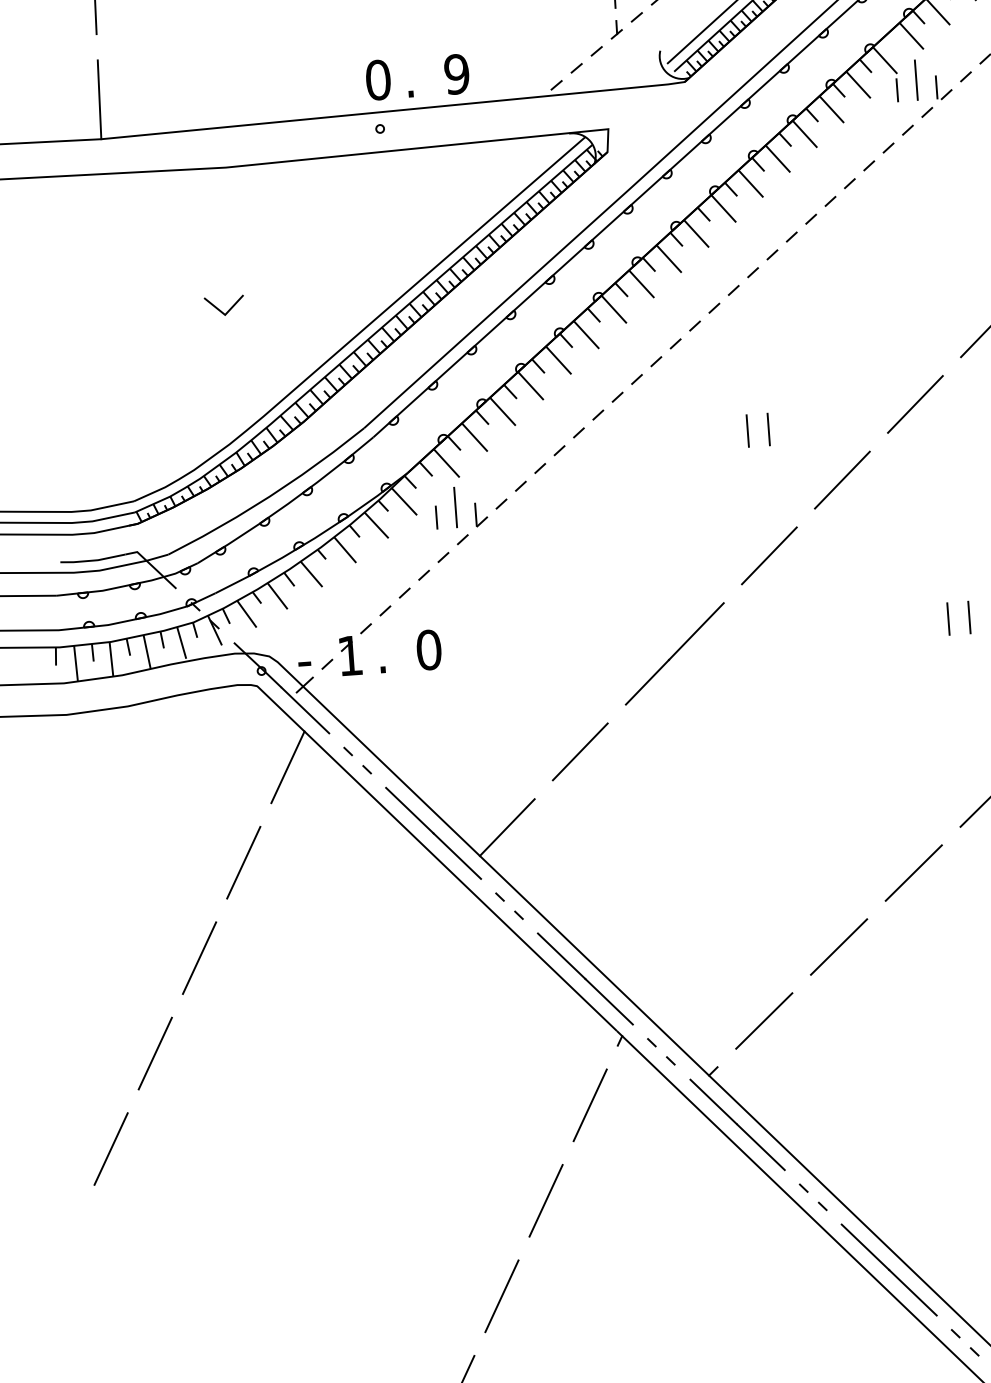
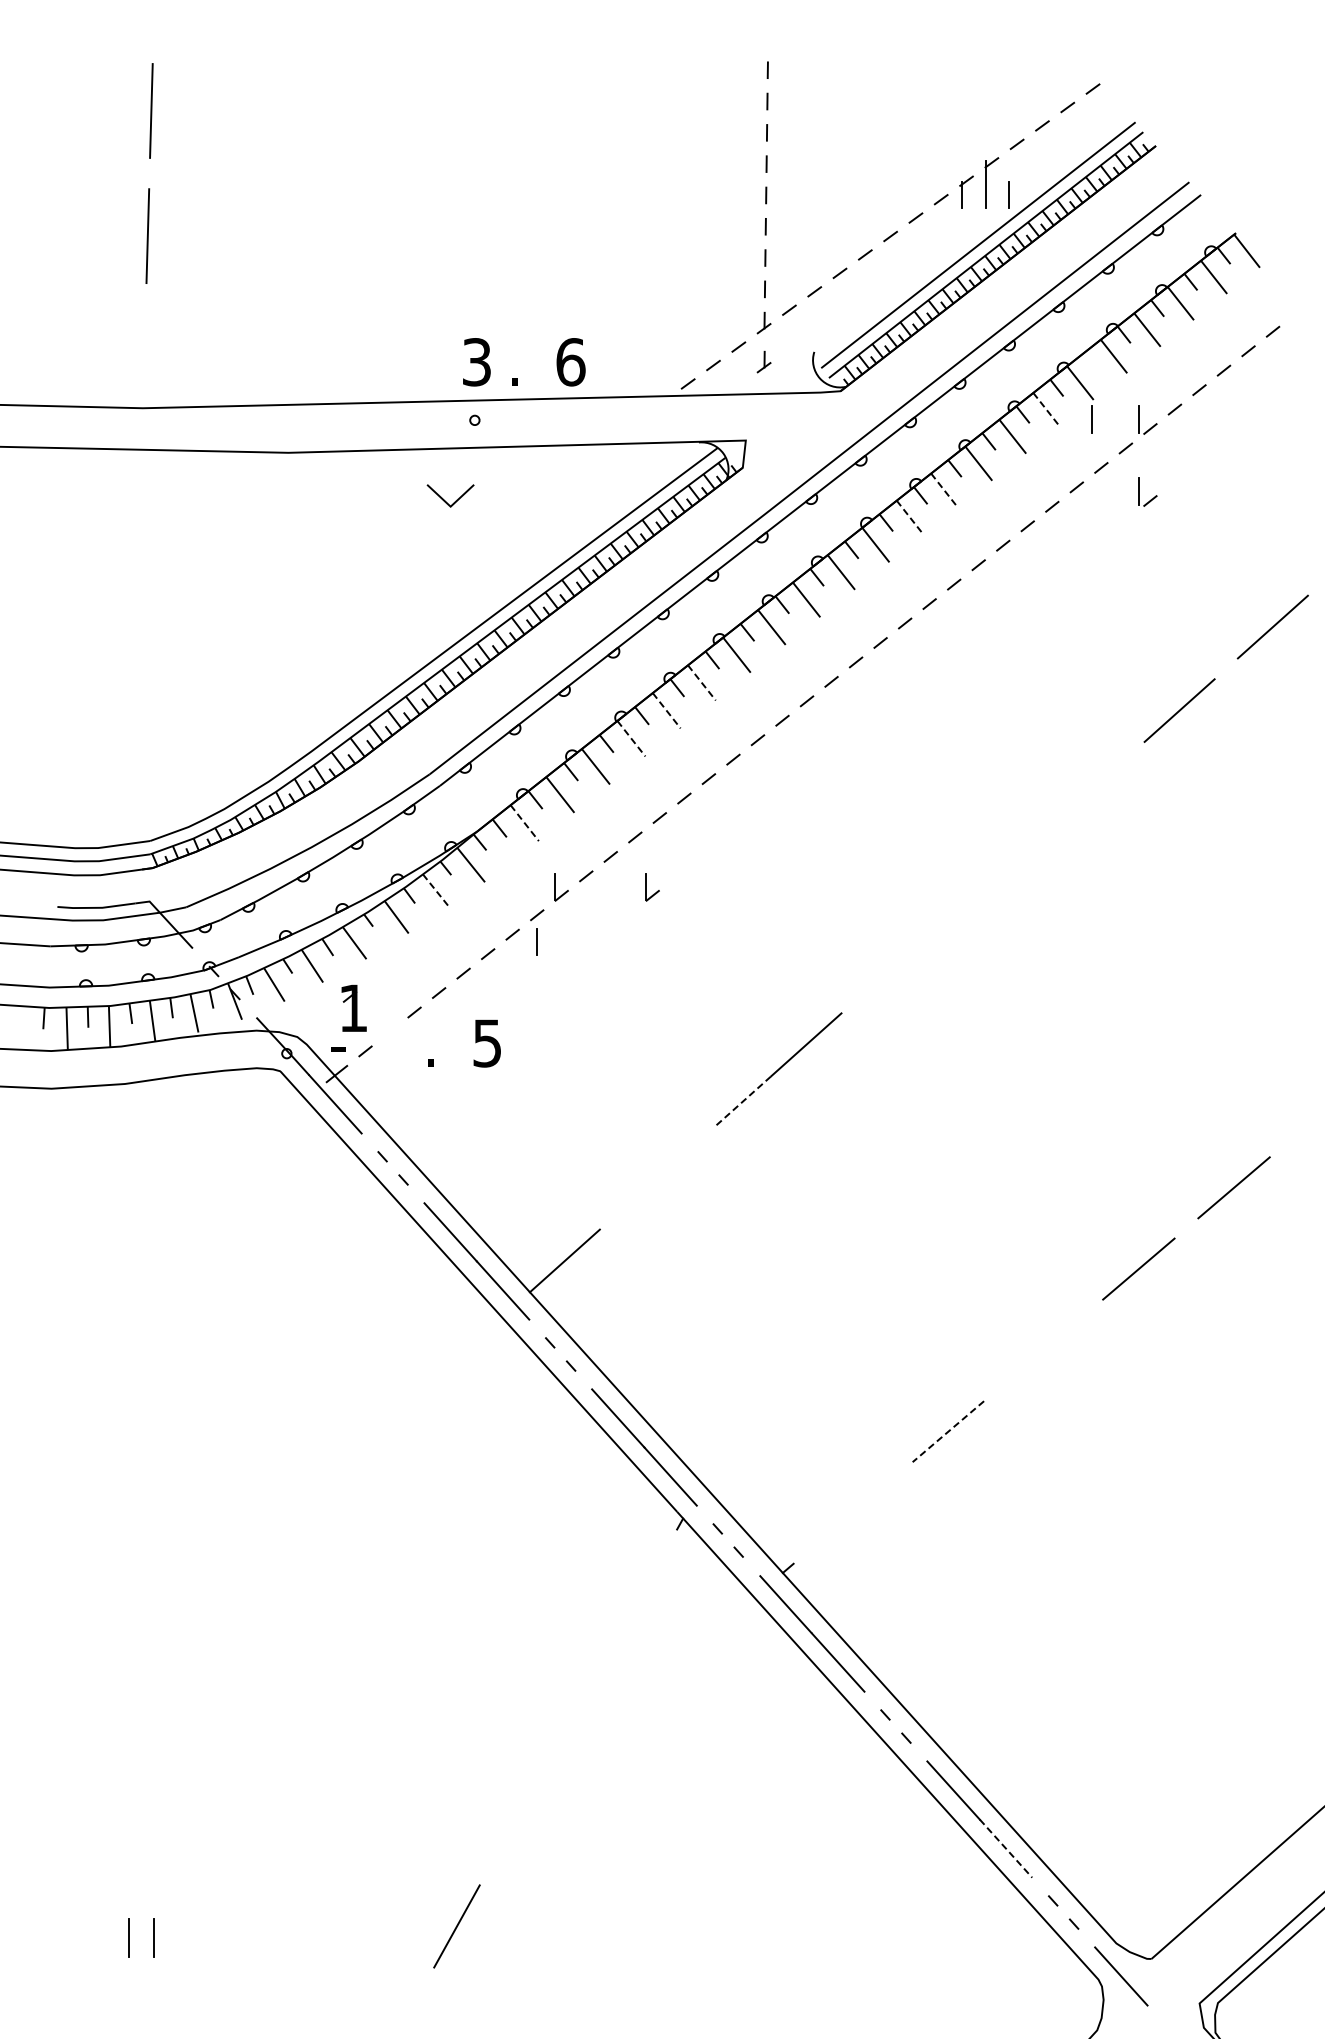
part: (618, 61) -> (763, 361), added
text: (456, 74) -> (570, 362), 9 -> 6
line: (916, 79) -> (1115, 408), removed
text: (377, 80) -> (476, 362), 0 -> 3
line: (858, 84) -> (1046, 409), solid -> dashed
line: (98, 100) -> (143, 361), removed
part: (941, 147) -> (1139, 491), added
line: (777, 158) -> (944, 490), solid -> dashed
line: (751, 183) -> (910, 517), solid -> dashed
line: (220, 310) -> (445, 500), moved
line: (587, 335) -> (702, 683), solid -> dashed
line: (559, 360) -> (667, 711), solid -> dashed
line: (530, 385) -> (631, 738), solid -> dashed
line: (915, 403) -> (1086, 793), removed
line: (769, 428) -> (910, 810), removed
line: (747, 430) -> (884, 810), removed
line: (446, 463) -> (524, 823), solid -> dashed
line: (842, 480) -> (993, 877), removed
line: (455, 506) -> (531, 875), removed
part: (557, 509) -> (652, 887), added
line: (436, 517) -> (536, 941), moved
line: (376, 525) -> (436, 890), solid -> dashed
line: (769, 555) -> (899, 960), removed
line: (969, 617) -> (1131, 1051), removed
line: (948, 618) -> (1106, 1051), removed
text: (429, 650) -> (487, 1043), 0 -> 5
part: (350, 655) -> (353, 1007), moved
line: (647, 682) -> (744, 1100), solid -> dashed
line: (580, 751) -> (658, 1177), removed
line: (287, 767) -> (309, 1170), removed
line: (243, 862) -> (248, 1279), removed
line: (913, 872) -> (1043, 1349), removed
line: (839, 946) -> (948, 1431), solid -> dashed
line: (199, 958) -> (187, 1389), removed
line: (763, 1020) -> (852, 1512), removed
line: (155, 1053) -> (127, 1498), removed
line: (589, 1105) -> (638, 1597), removed
line: (111, 1148) -> (66, 1607), removed
line: (546, 1200) -> (578, 1707), removed
line: (913, 1292) -> (1006, 1848), solid -> dashed
line: (501, 1295) -> (517, 1816), removed

